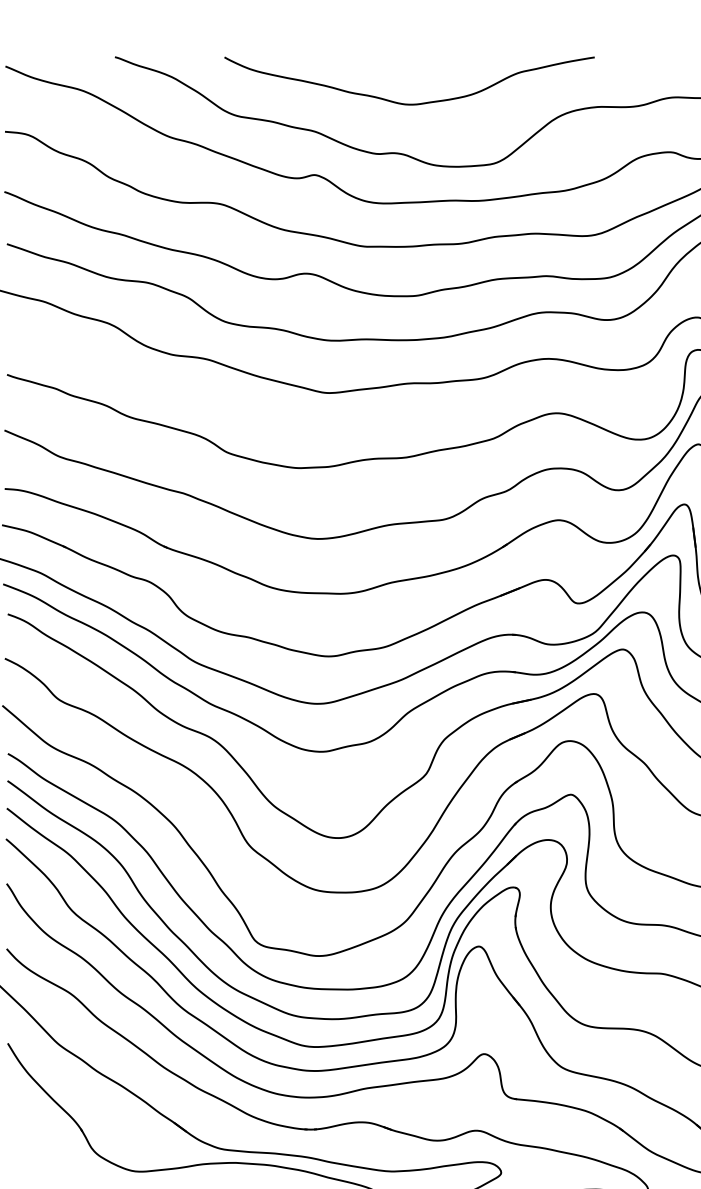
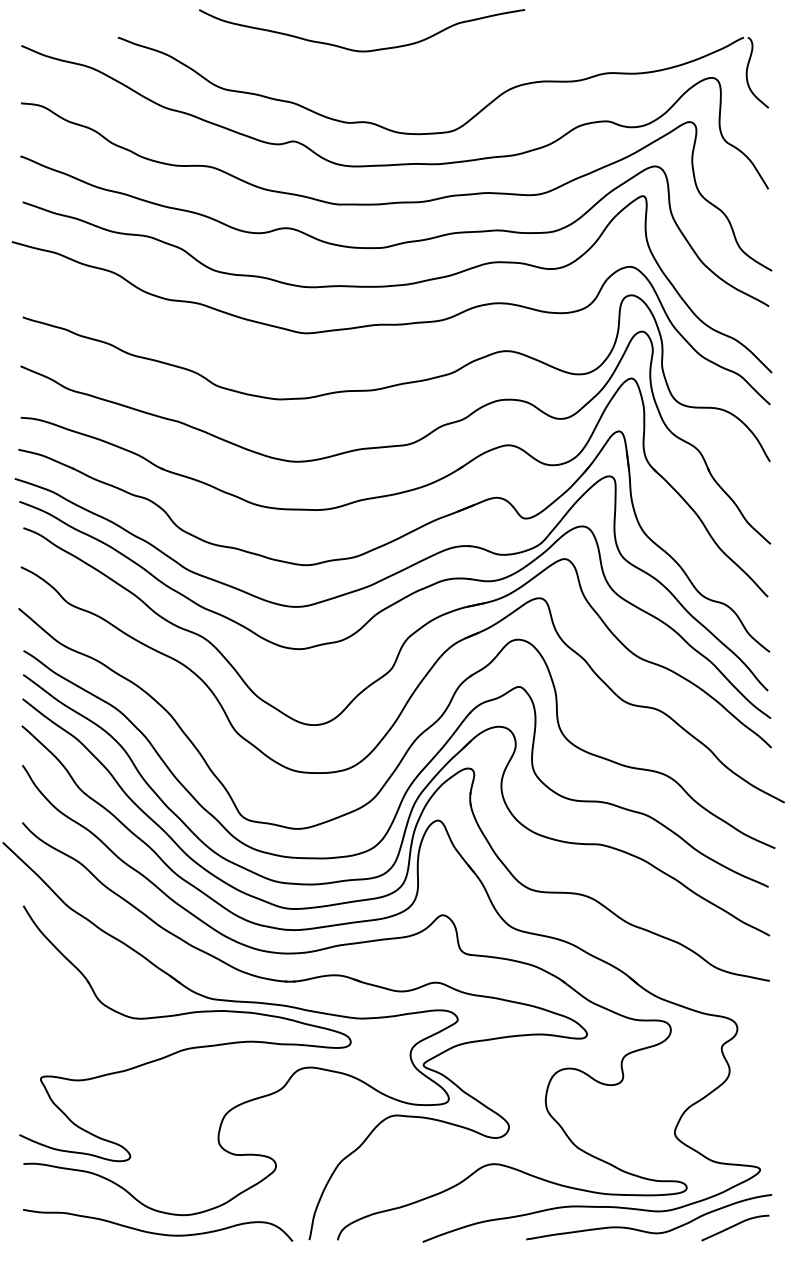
curve: (410, 103) -> (362, 50), moved

